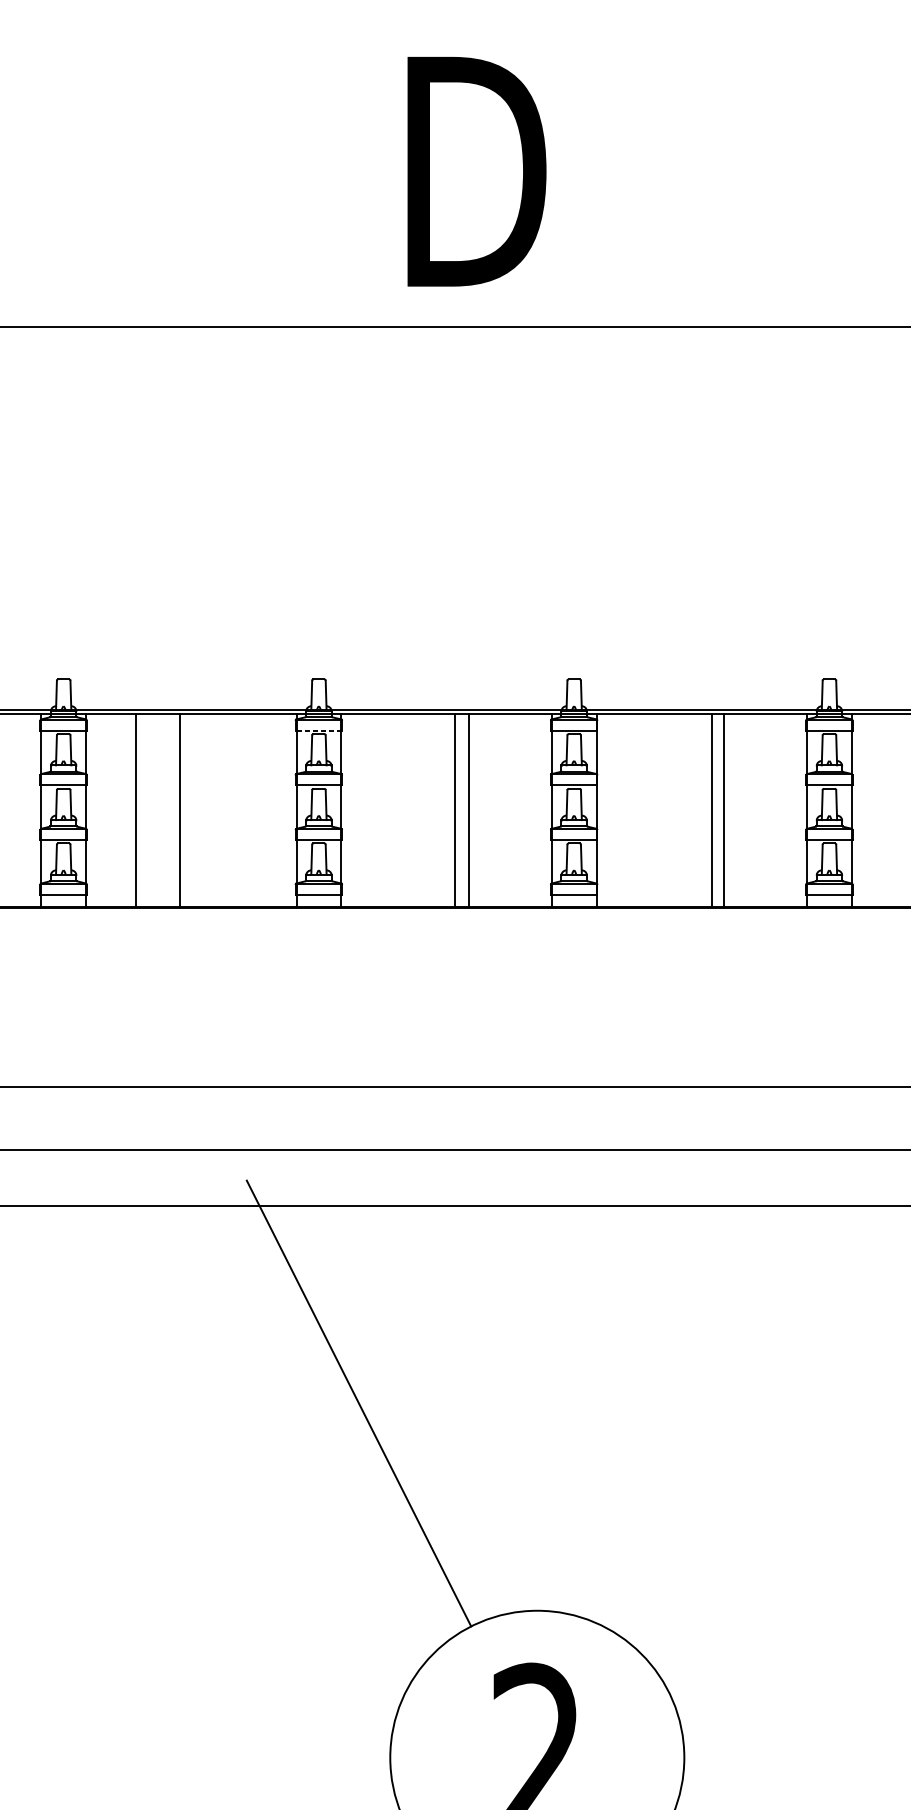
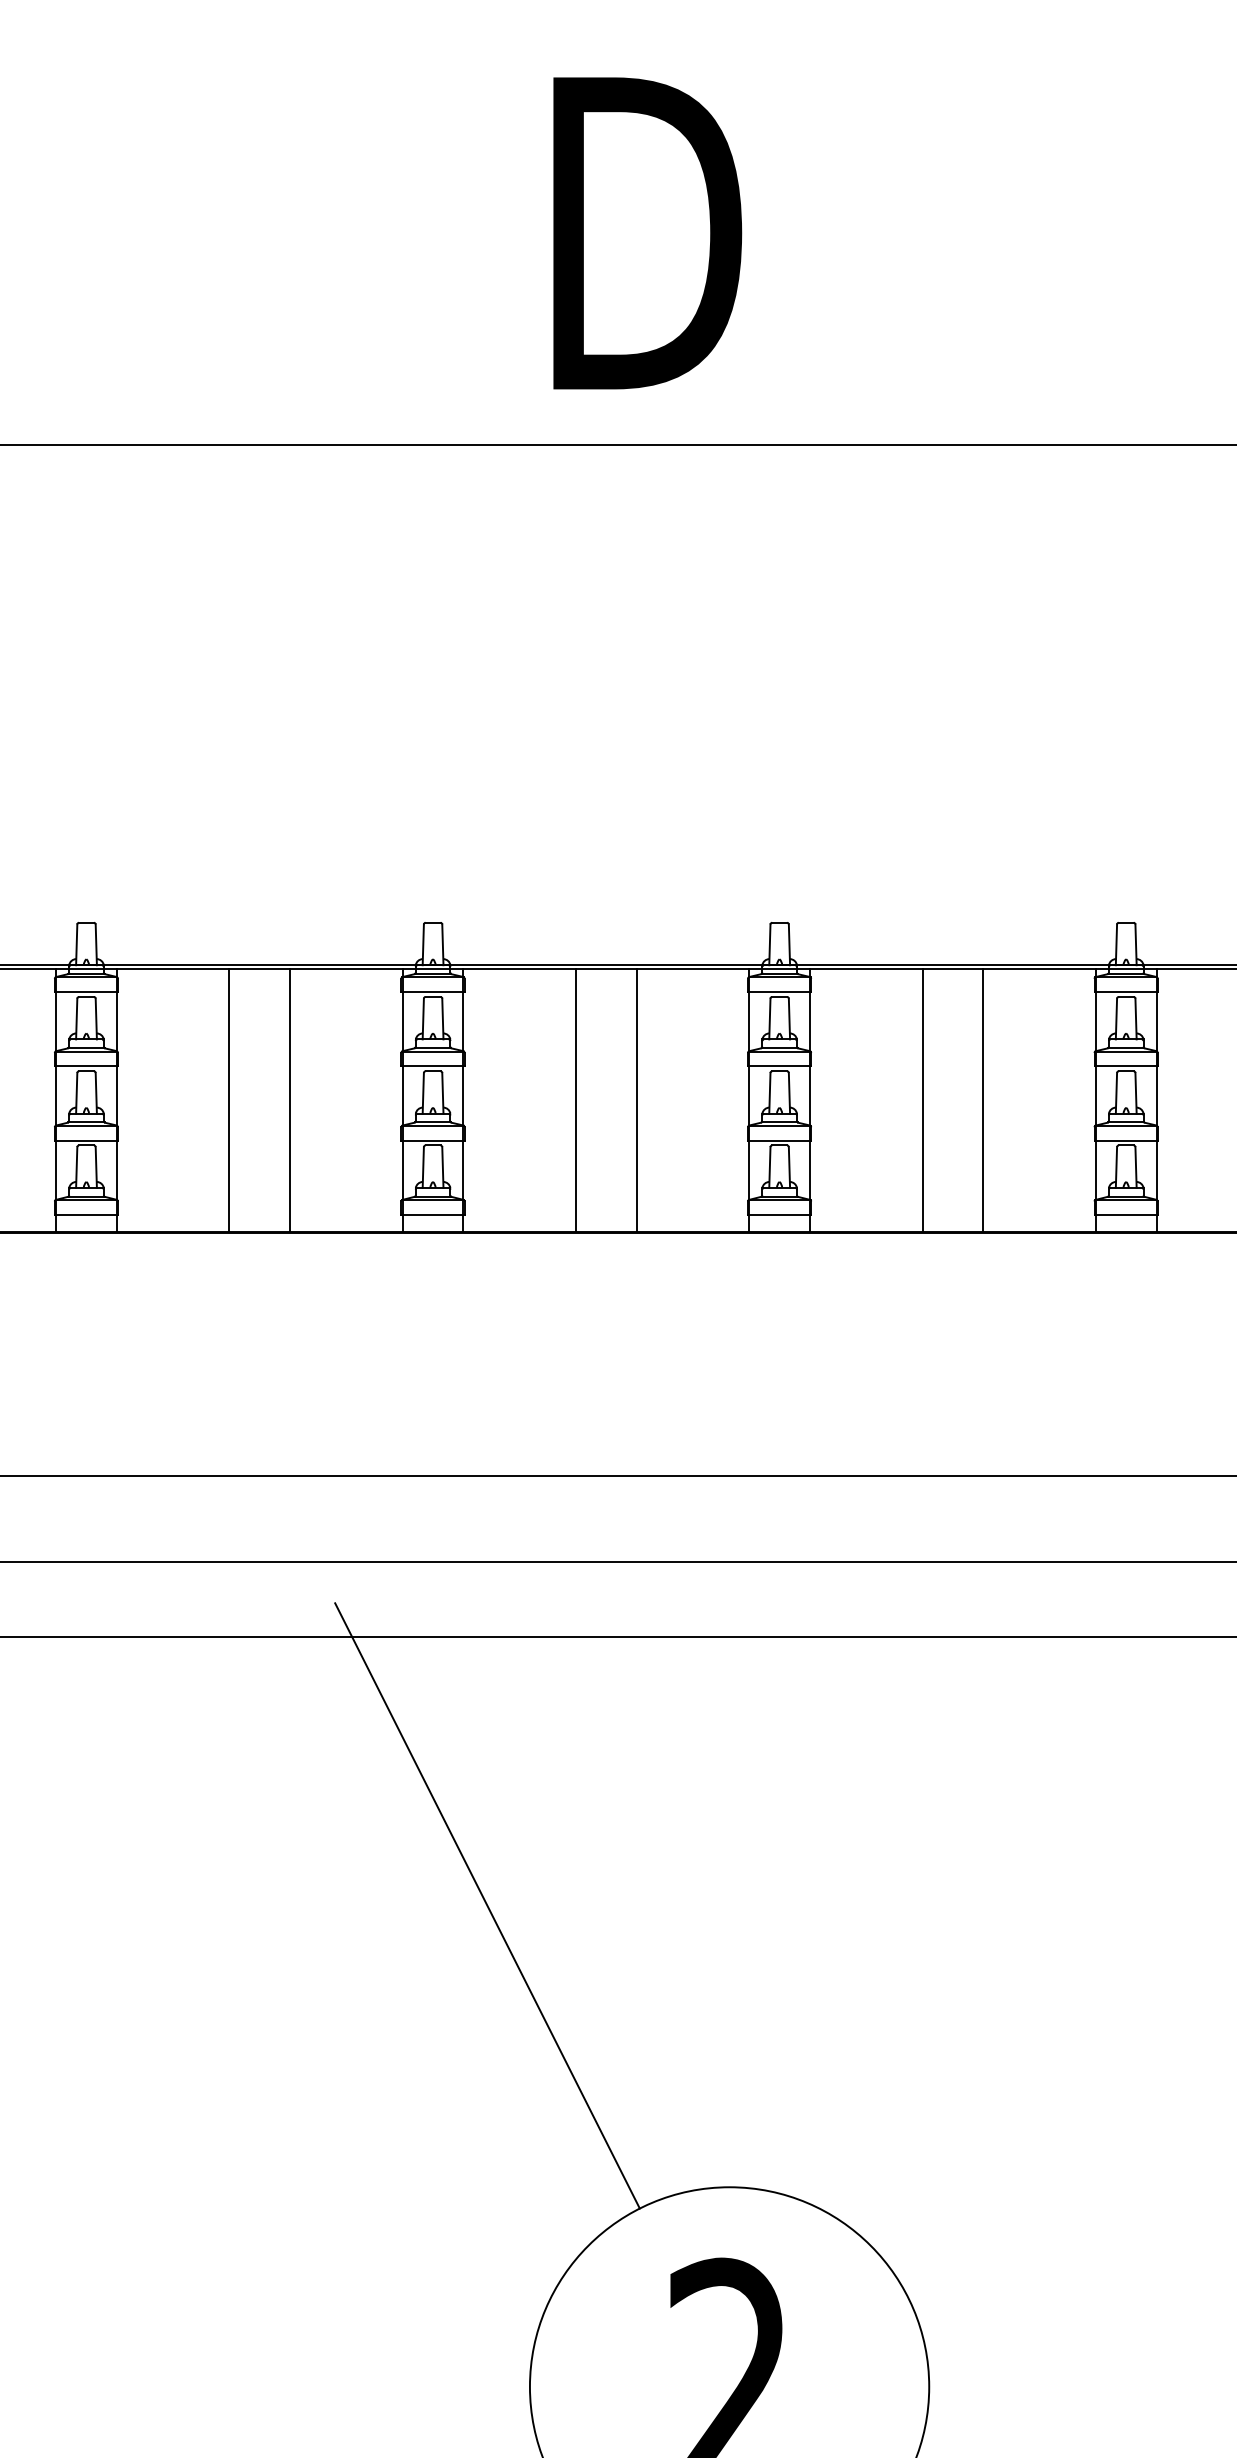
line: (319, 730) -> (433, 992), dashed -> solid
line: (135, 810) -> (229, 1100), moved
line: (180, 810) -> (290, 1100), moved
line: (455, 810) -> (576, 1100), moved
line: (711, 810) -> (922, 1100), moved

